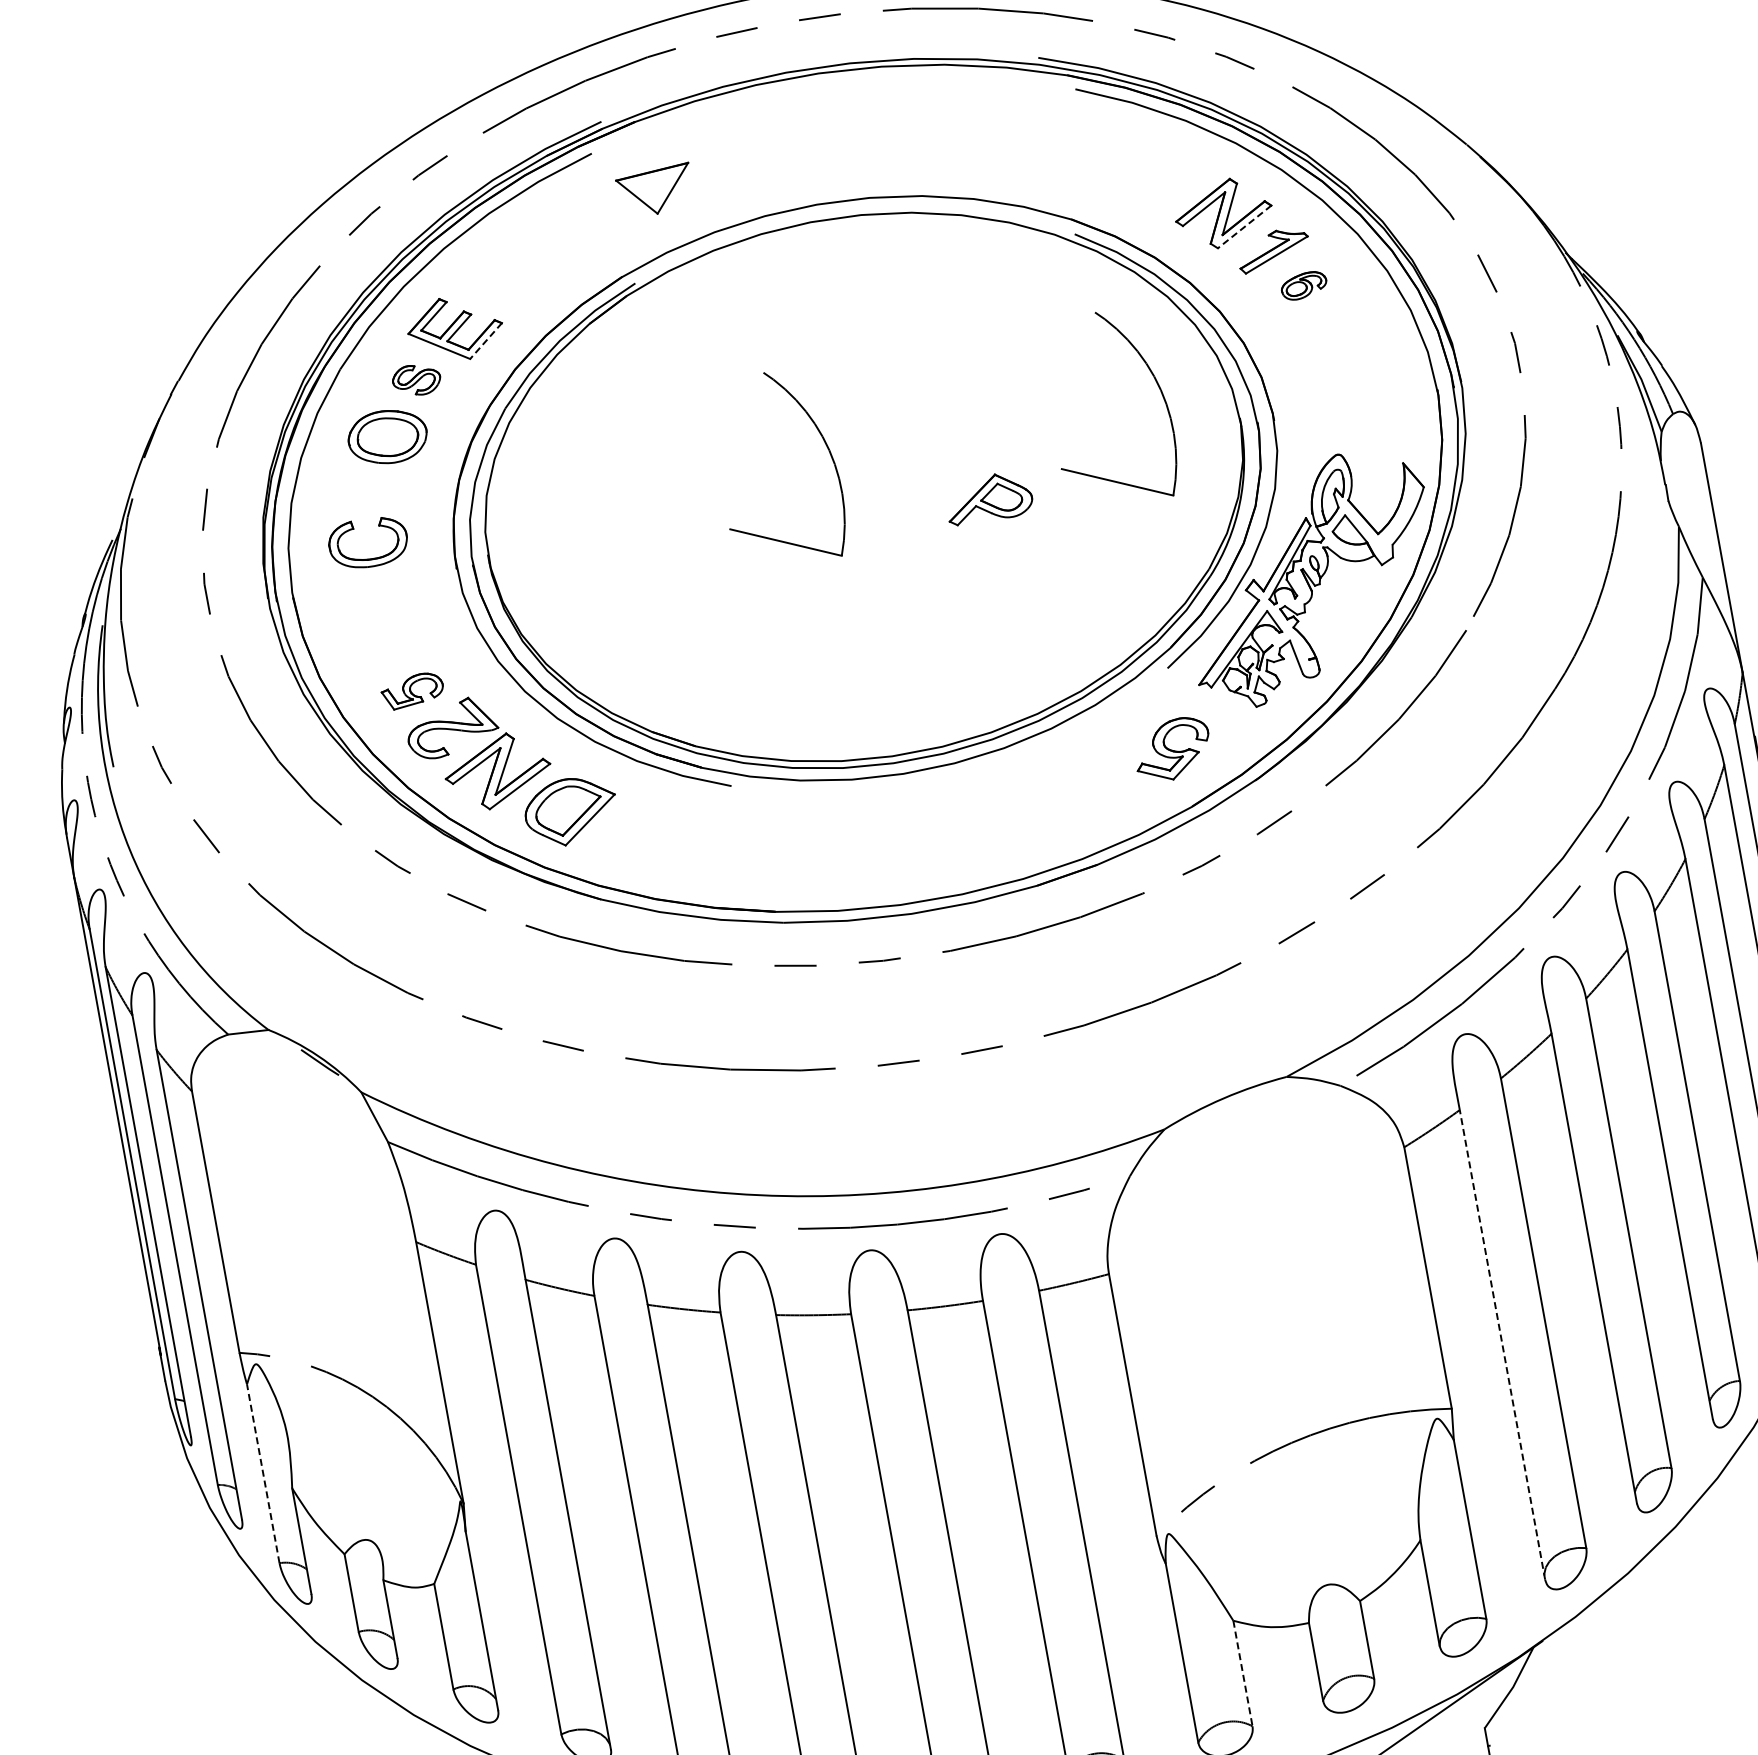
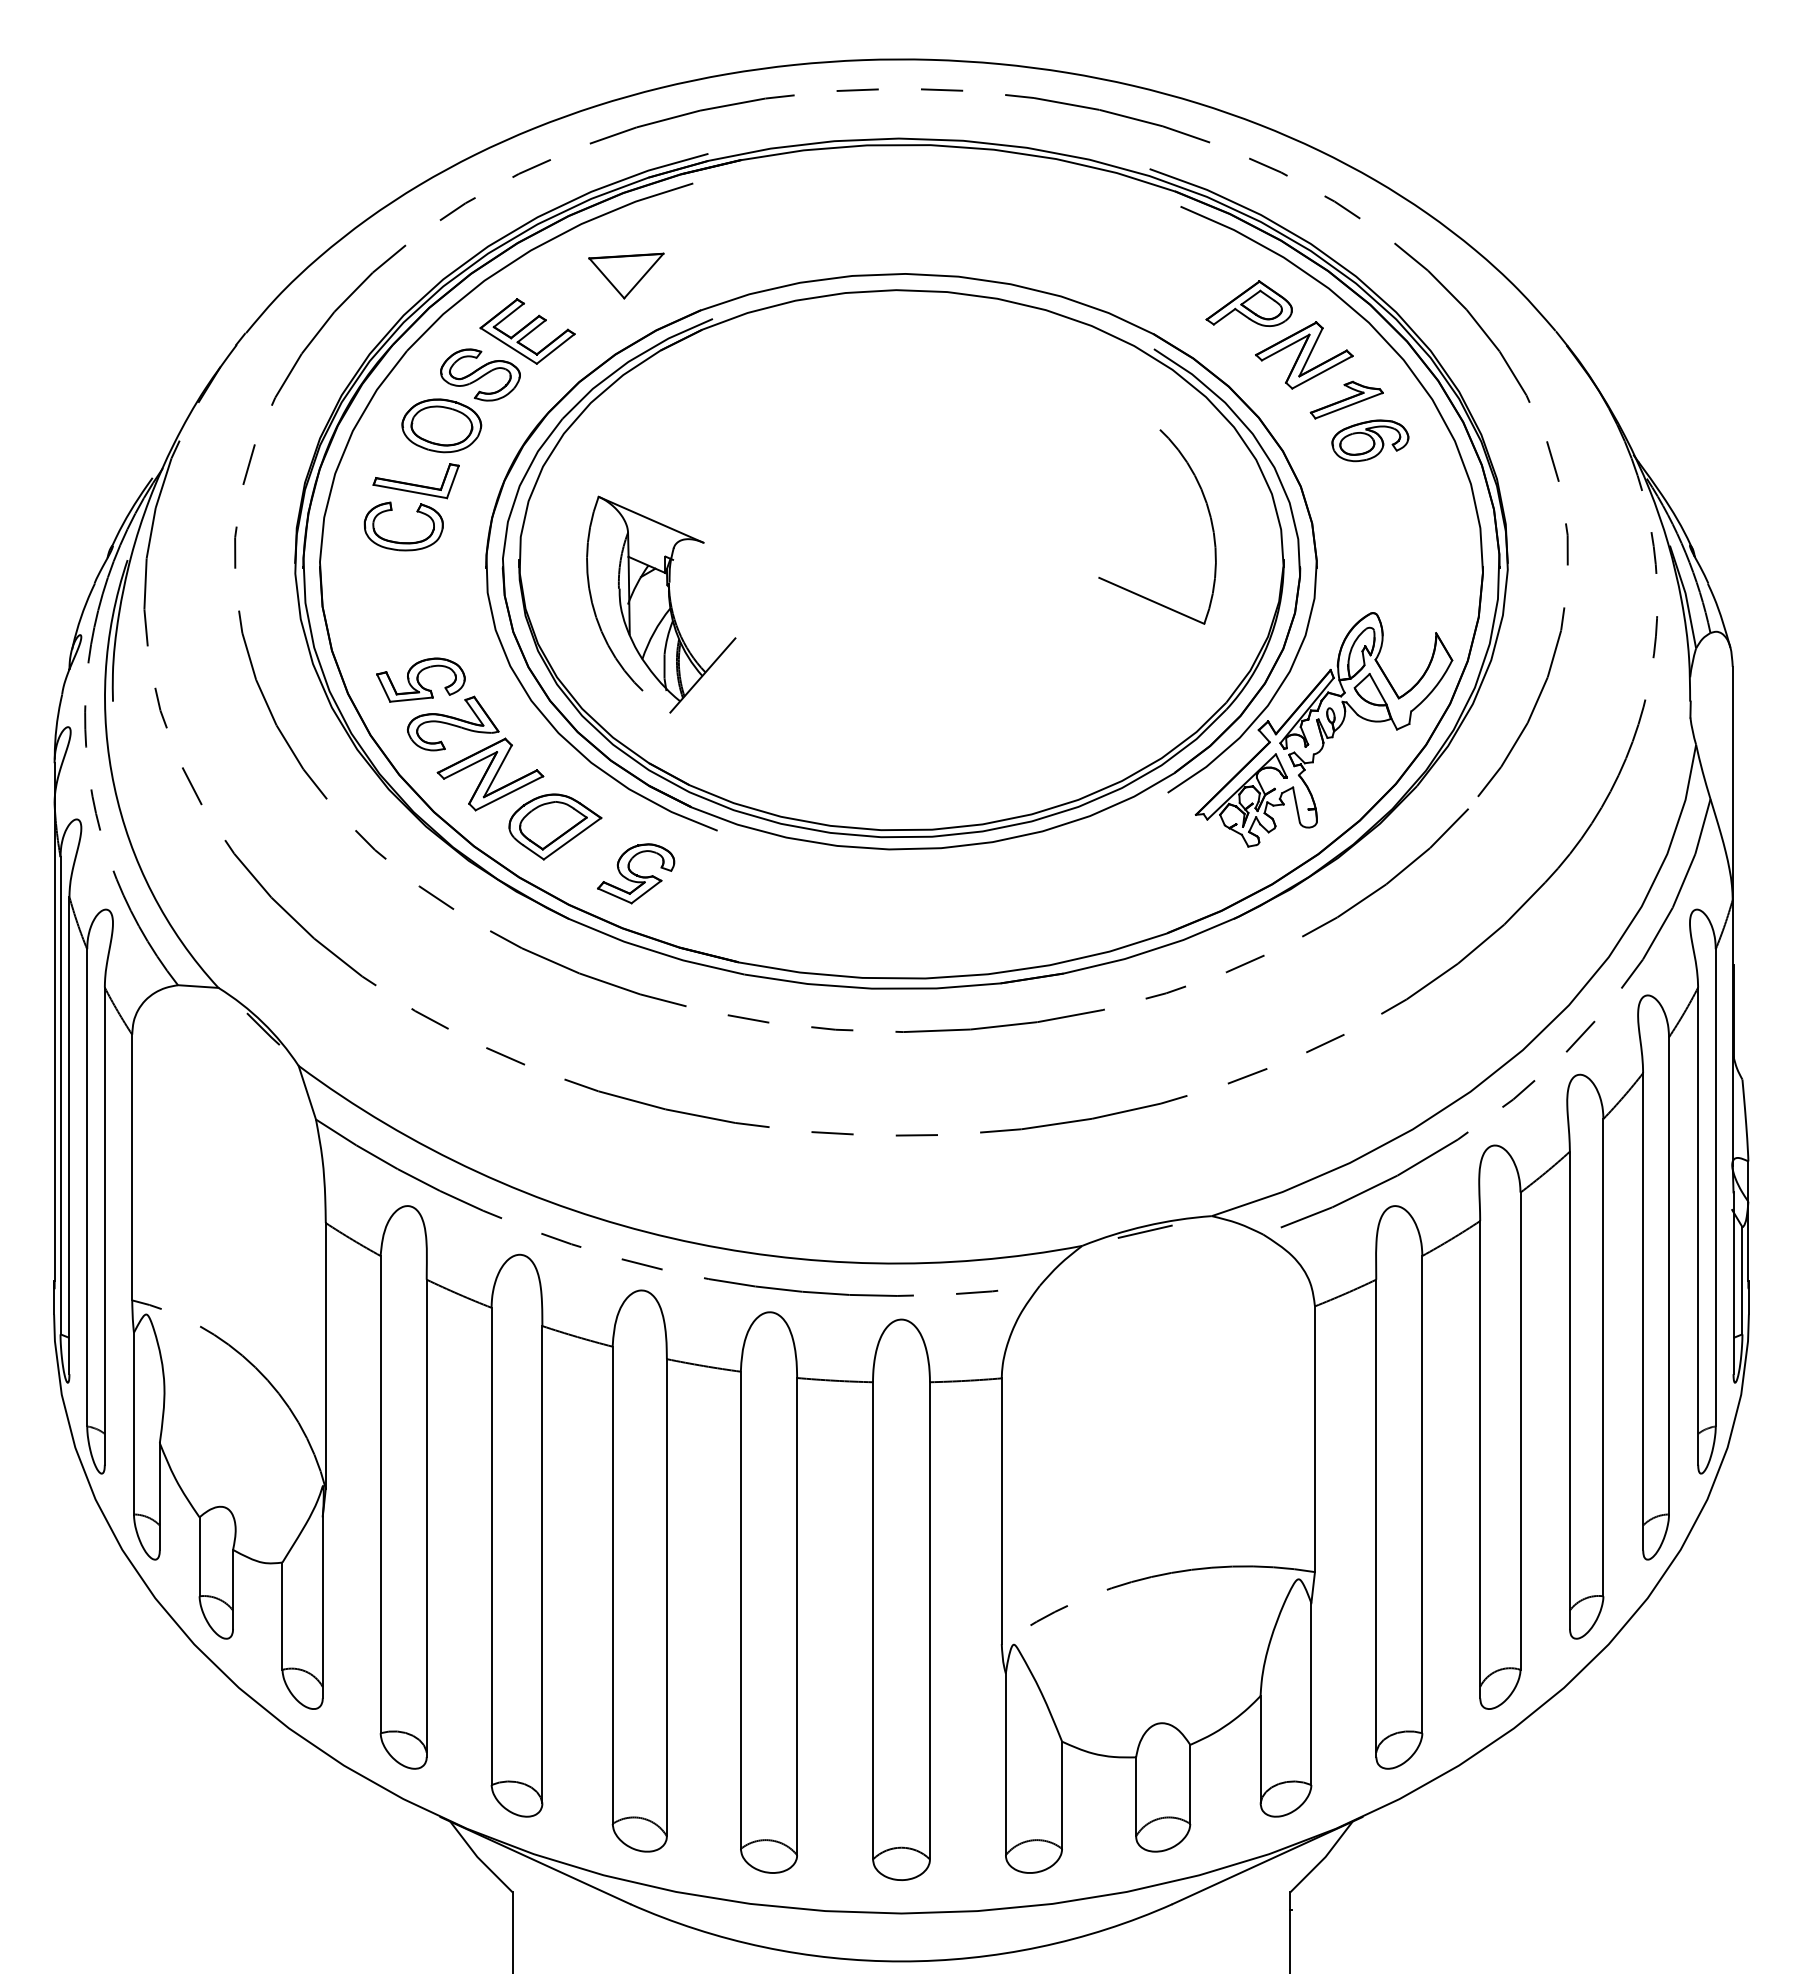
part: (655, 190) -> (626, 275), moved
line: (1244, 227) -> (1322, 372), dashed -> solid
part: (1304, 285) -> (1370, 440), size x1.67
line: (485, 340) -> (555, 348), dashed -> solid
part: (416, 379) -> (480, 374), size x1.67
part: (824, 443) -> (870, 510), removed
part: (371, 496) -> (415, 481), added
part: (988, 498) -> (1248, 303), moved
part: (635, 573) -> (661, 604), added
part: (412, 690) -> (420, 679), size x1.43
part: (1172, 749) -> (636, 873), moved
line: (1223, 1104) -> (1144, 1231), added
line: (1502, 1344) -> (1376, 1518), dashed -> solid
line: (262, 1473) -> (133, 1423), dashed -> solid
line: (1243, 1673) -> (1062, 1795), dashed -> solid

